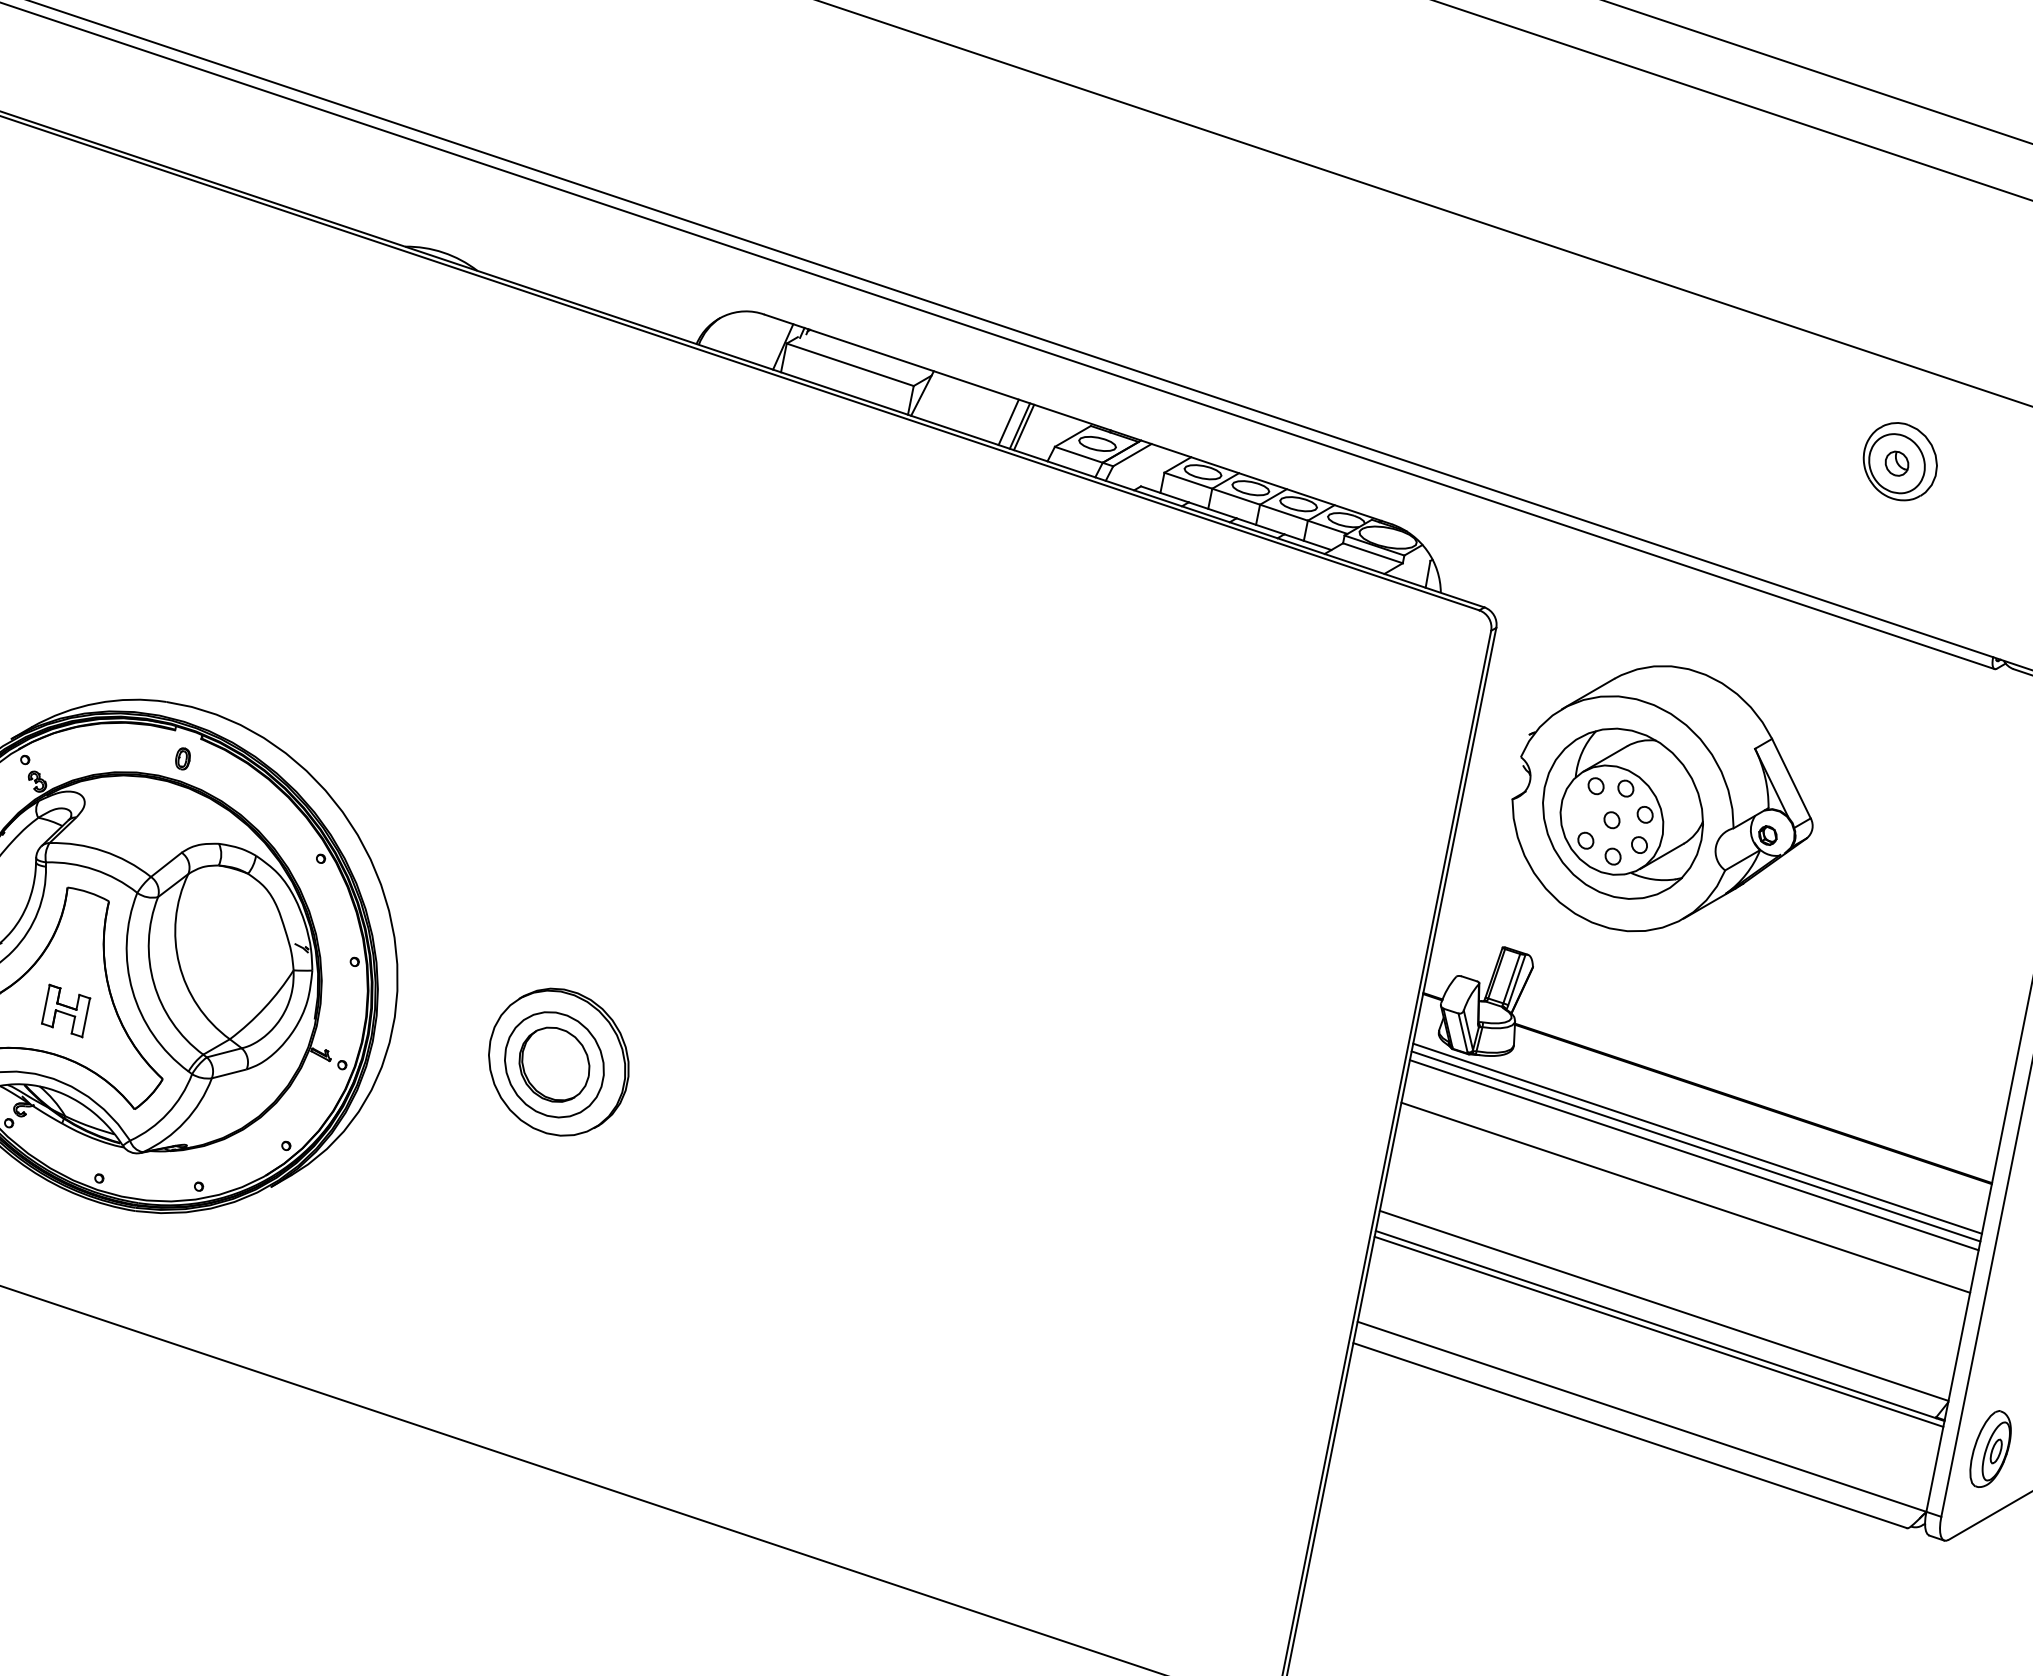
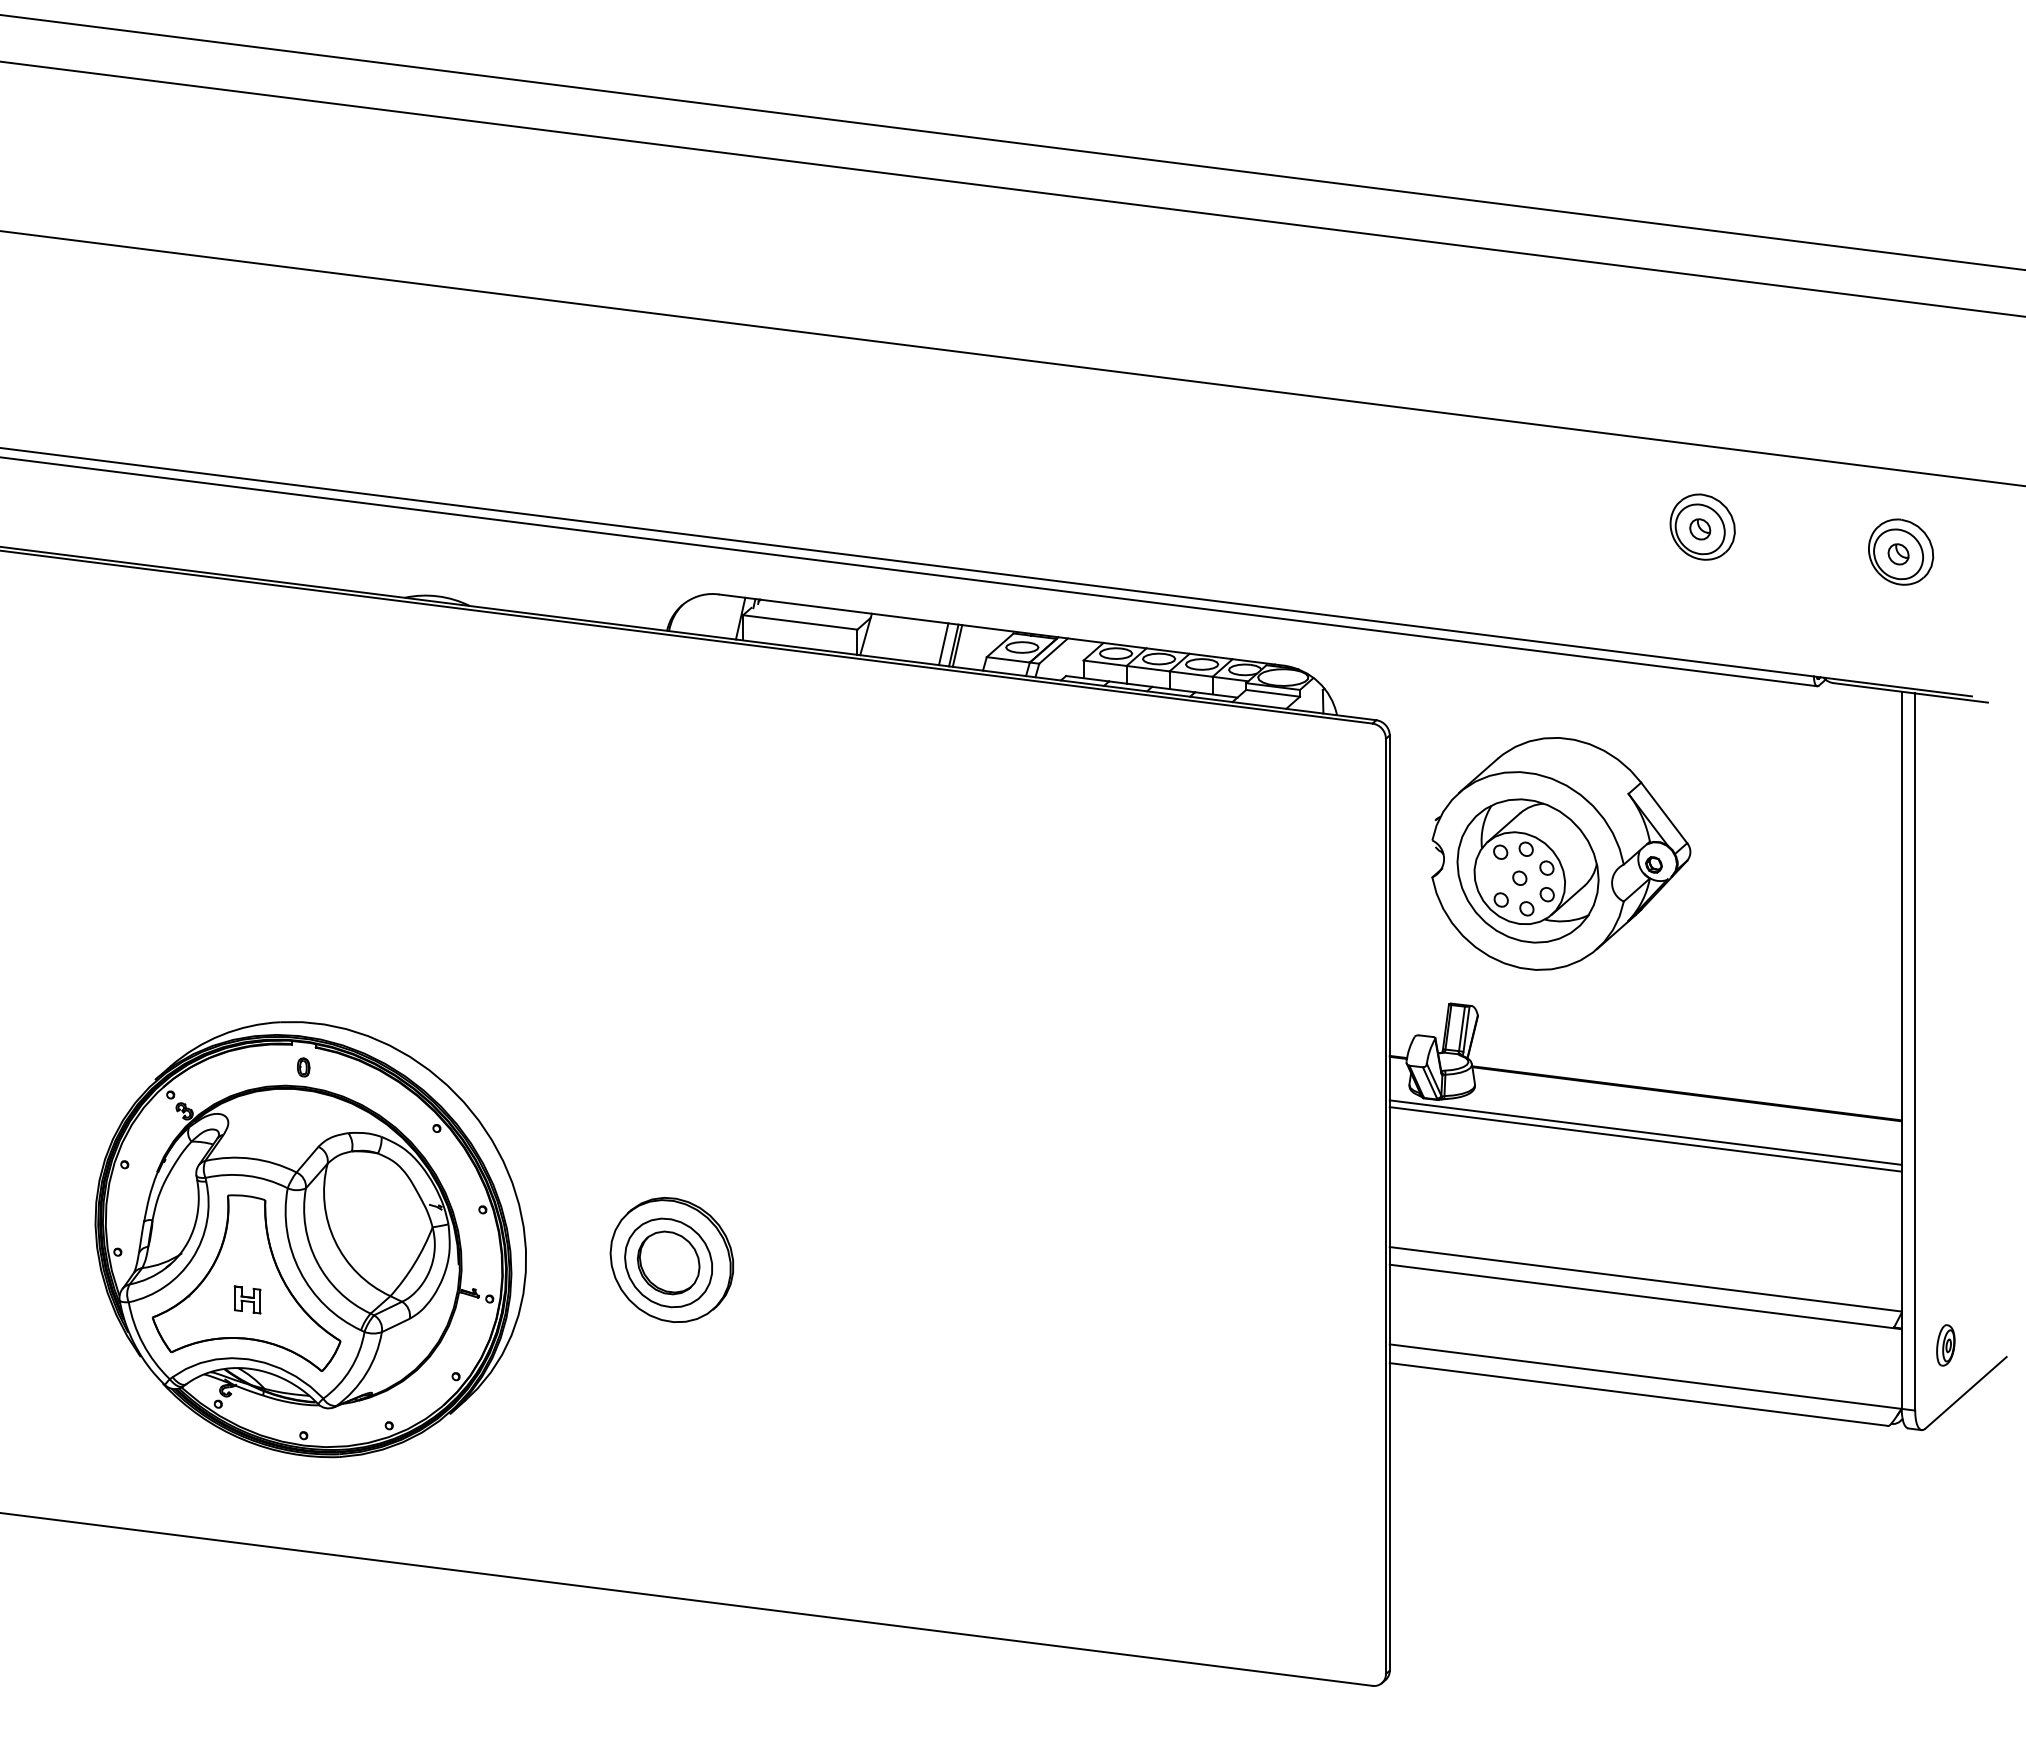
part: (66, 1010) -> (247, 1299), size x0.7
line: (1694, 1154) -> (1645, 1146), removed
line: (1685, 1197) -> (1645, 1184), removed
line: (1658, 1331) -> (1645, 1301), removed
part: (1990, 1449) -> (1945, 1345), size x0.6

